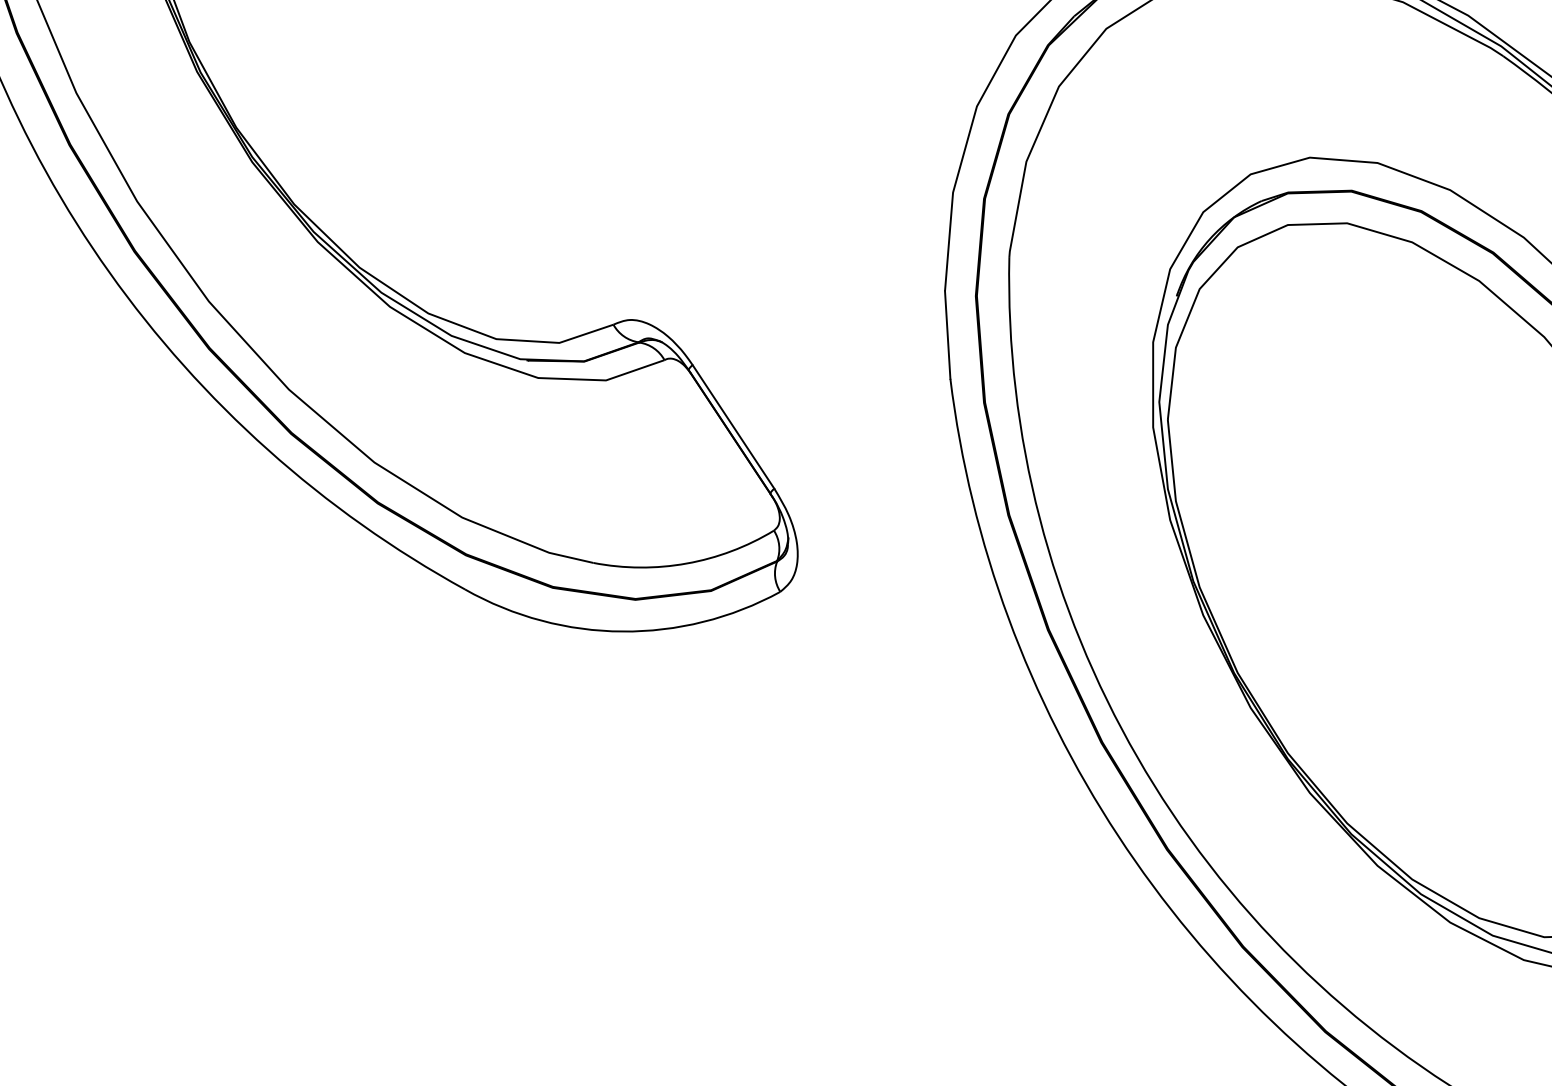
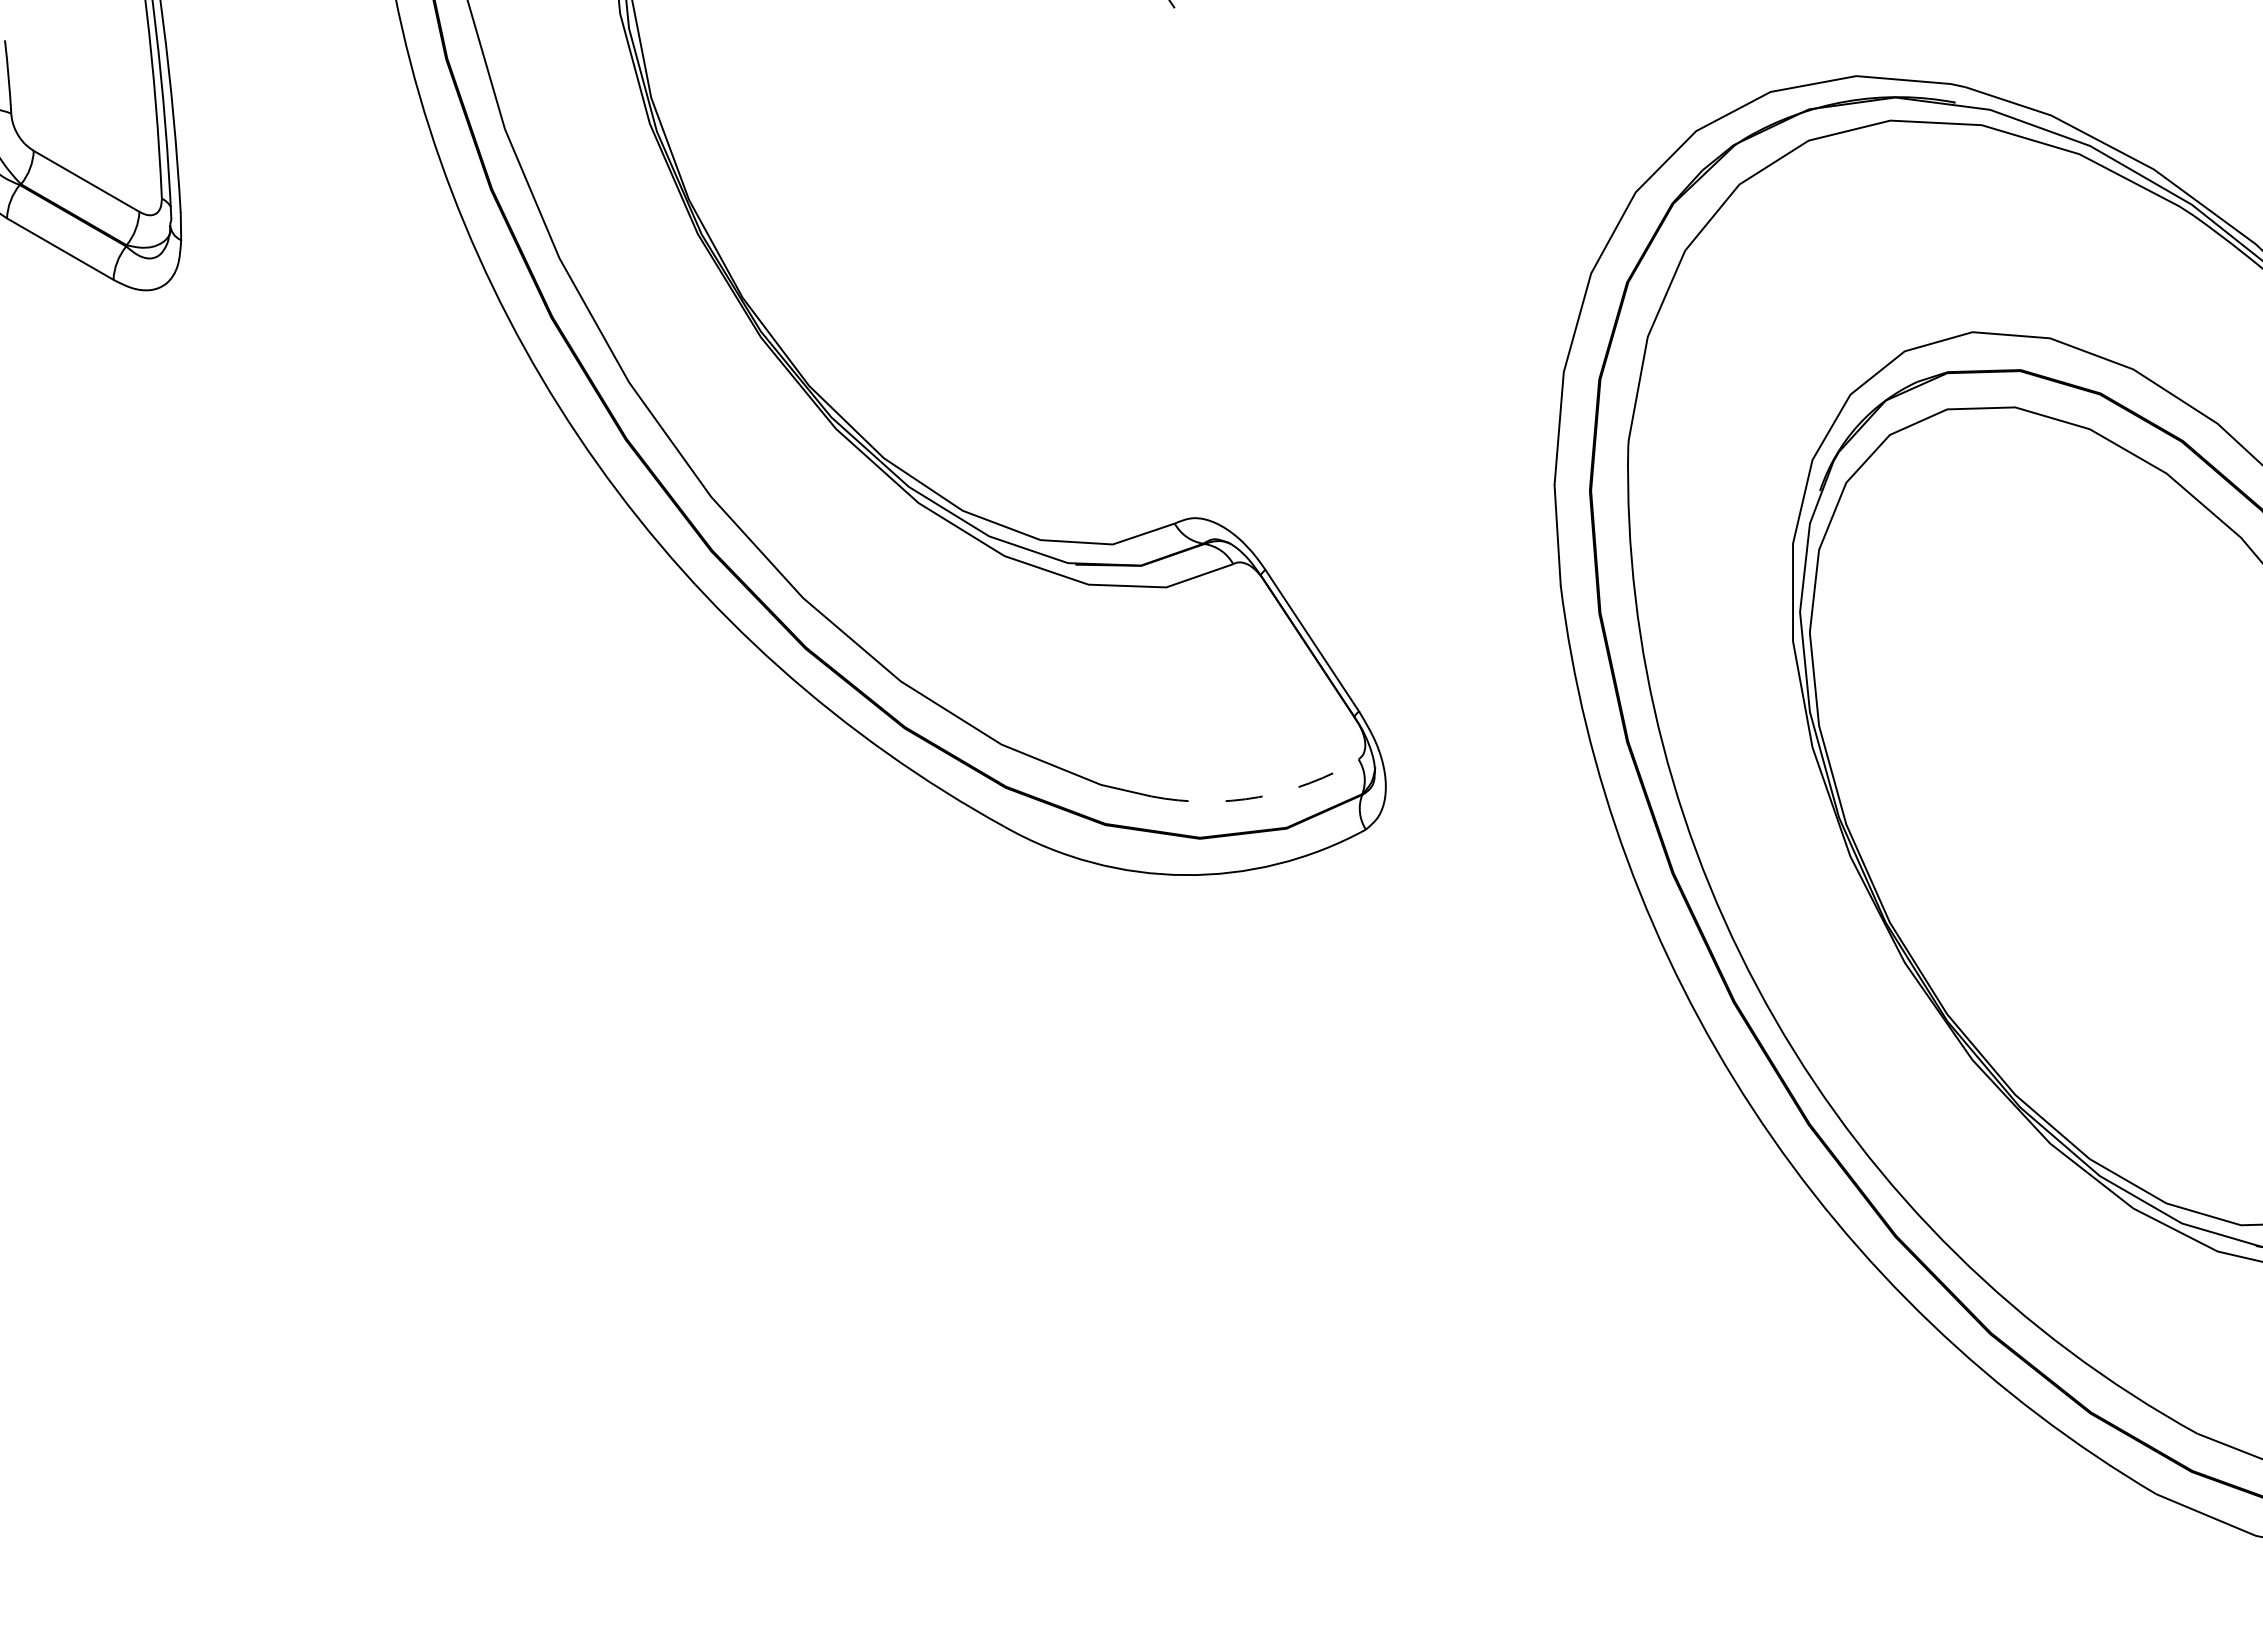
arc: (686, 563) -> (1258, 797), solid -> dashed

